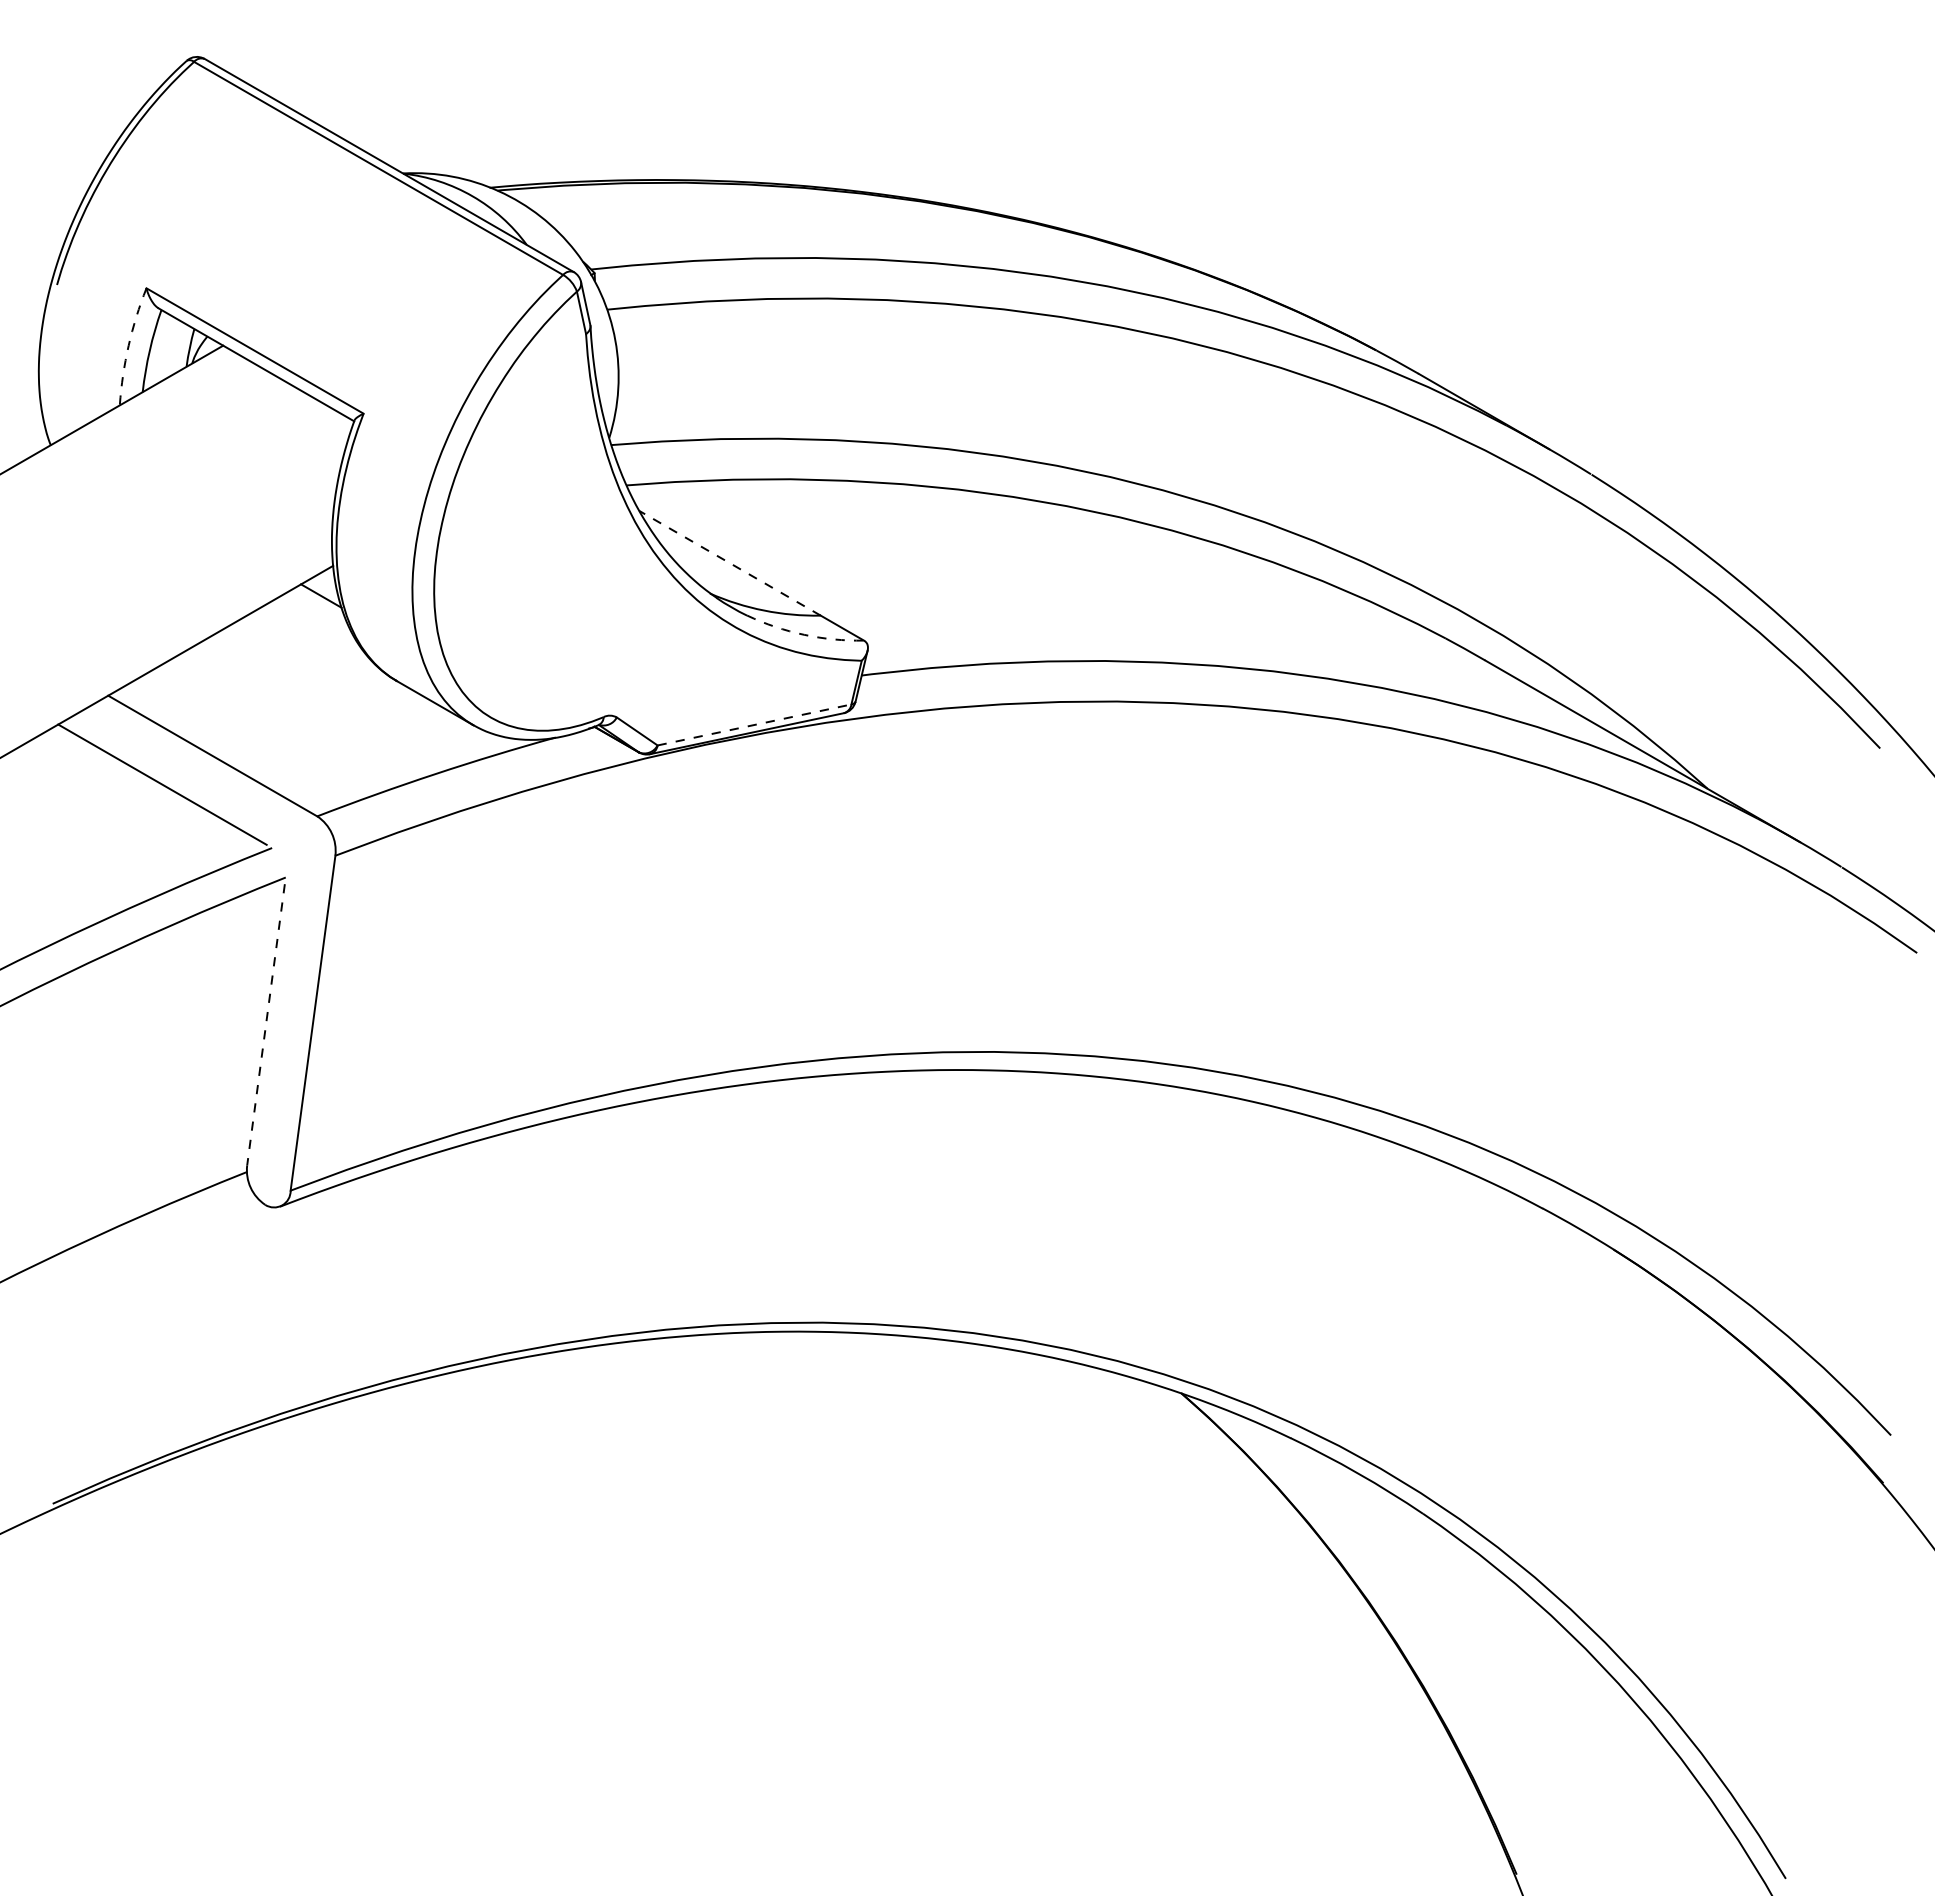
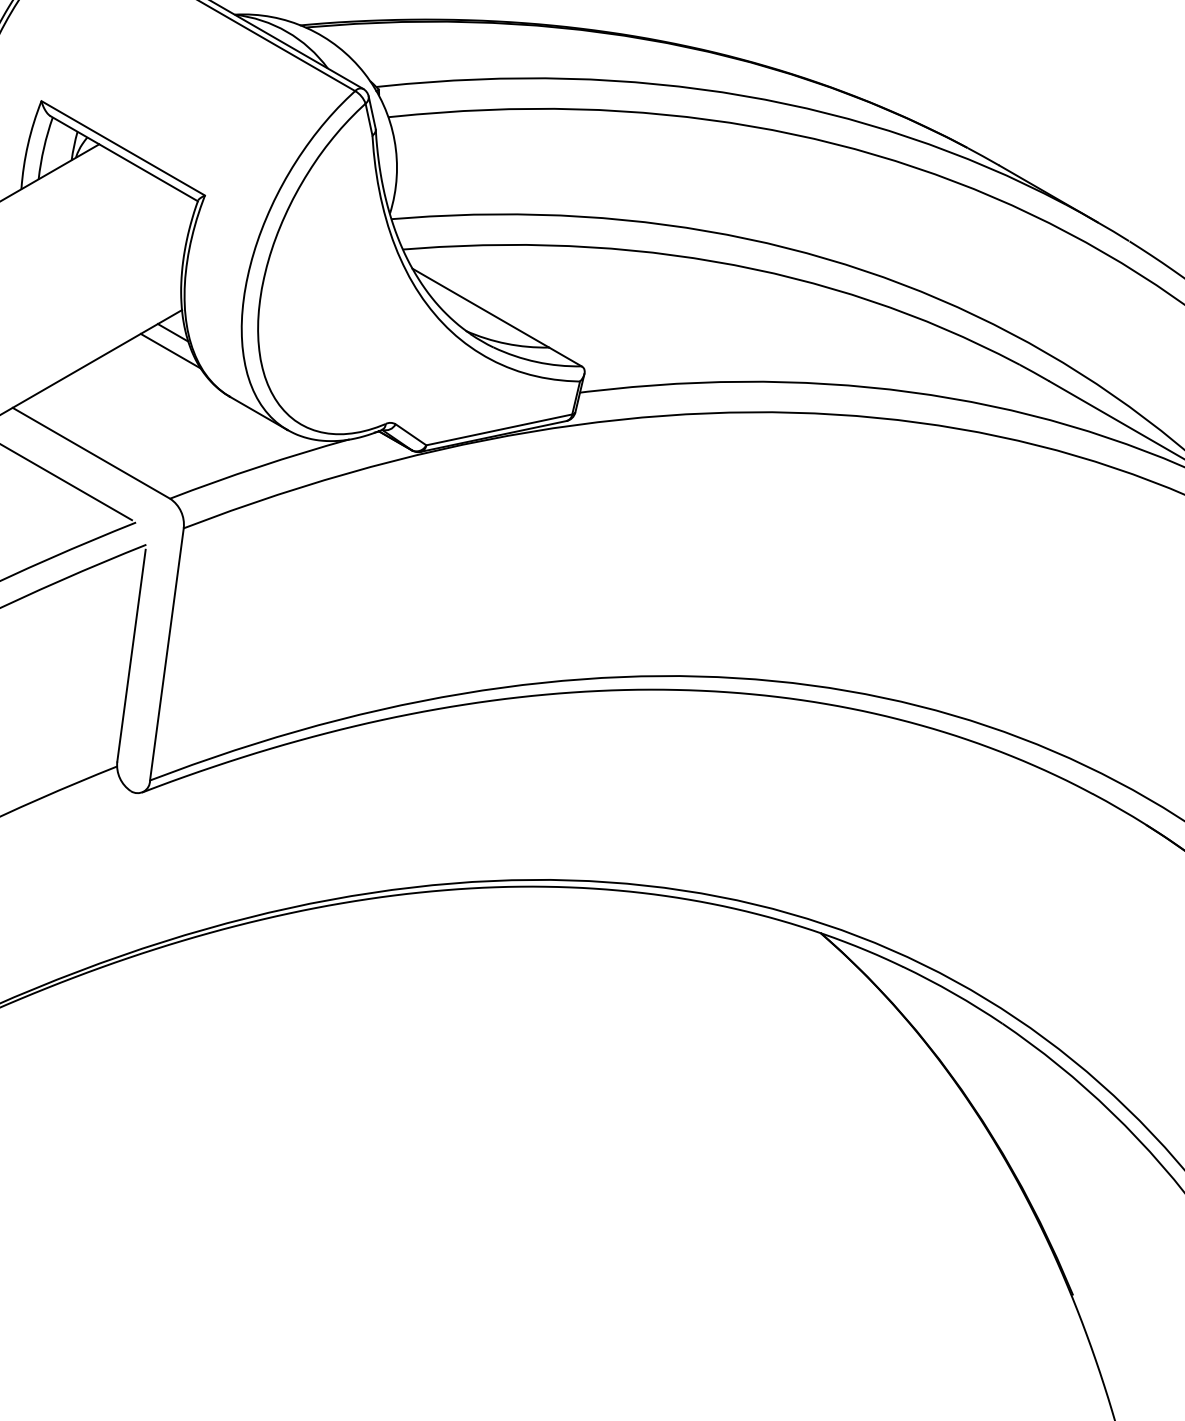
arc: (128, 345) -> (27, 144), dashed -> solid
line: (729, 563) -> (480, 308), dashed -> solid
line: (318, 620) -> (171, 351), added
arc: (804, 634) -> (536, 361), dashed -> solid
line: (755, 724) -> (500, 429), dashed -> solid
line: (266, 1024) -> (131, 655), dashed -> solid

